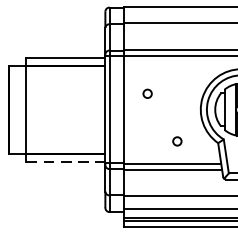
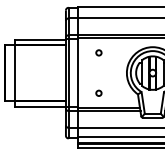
circle: (146, 93) -> (98, 52), moved
circle: (176, 140) -> (98, 92), moved
line: (67, 162) -> (41, 106), dashed -> solid

